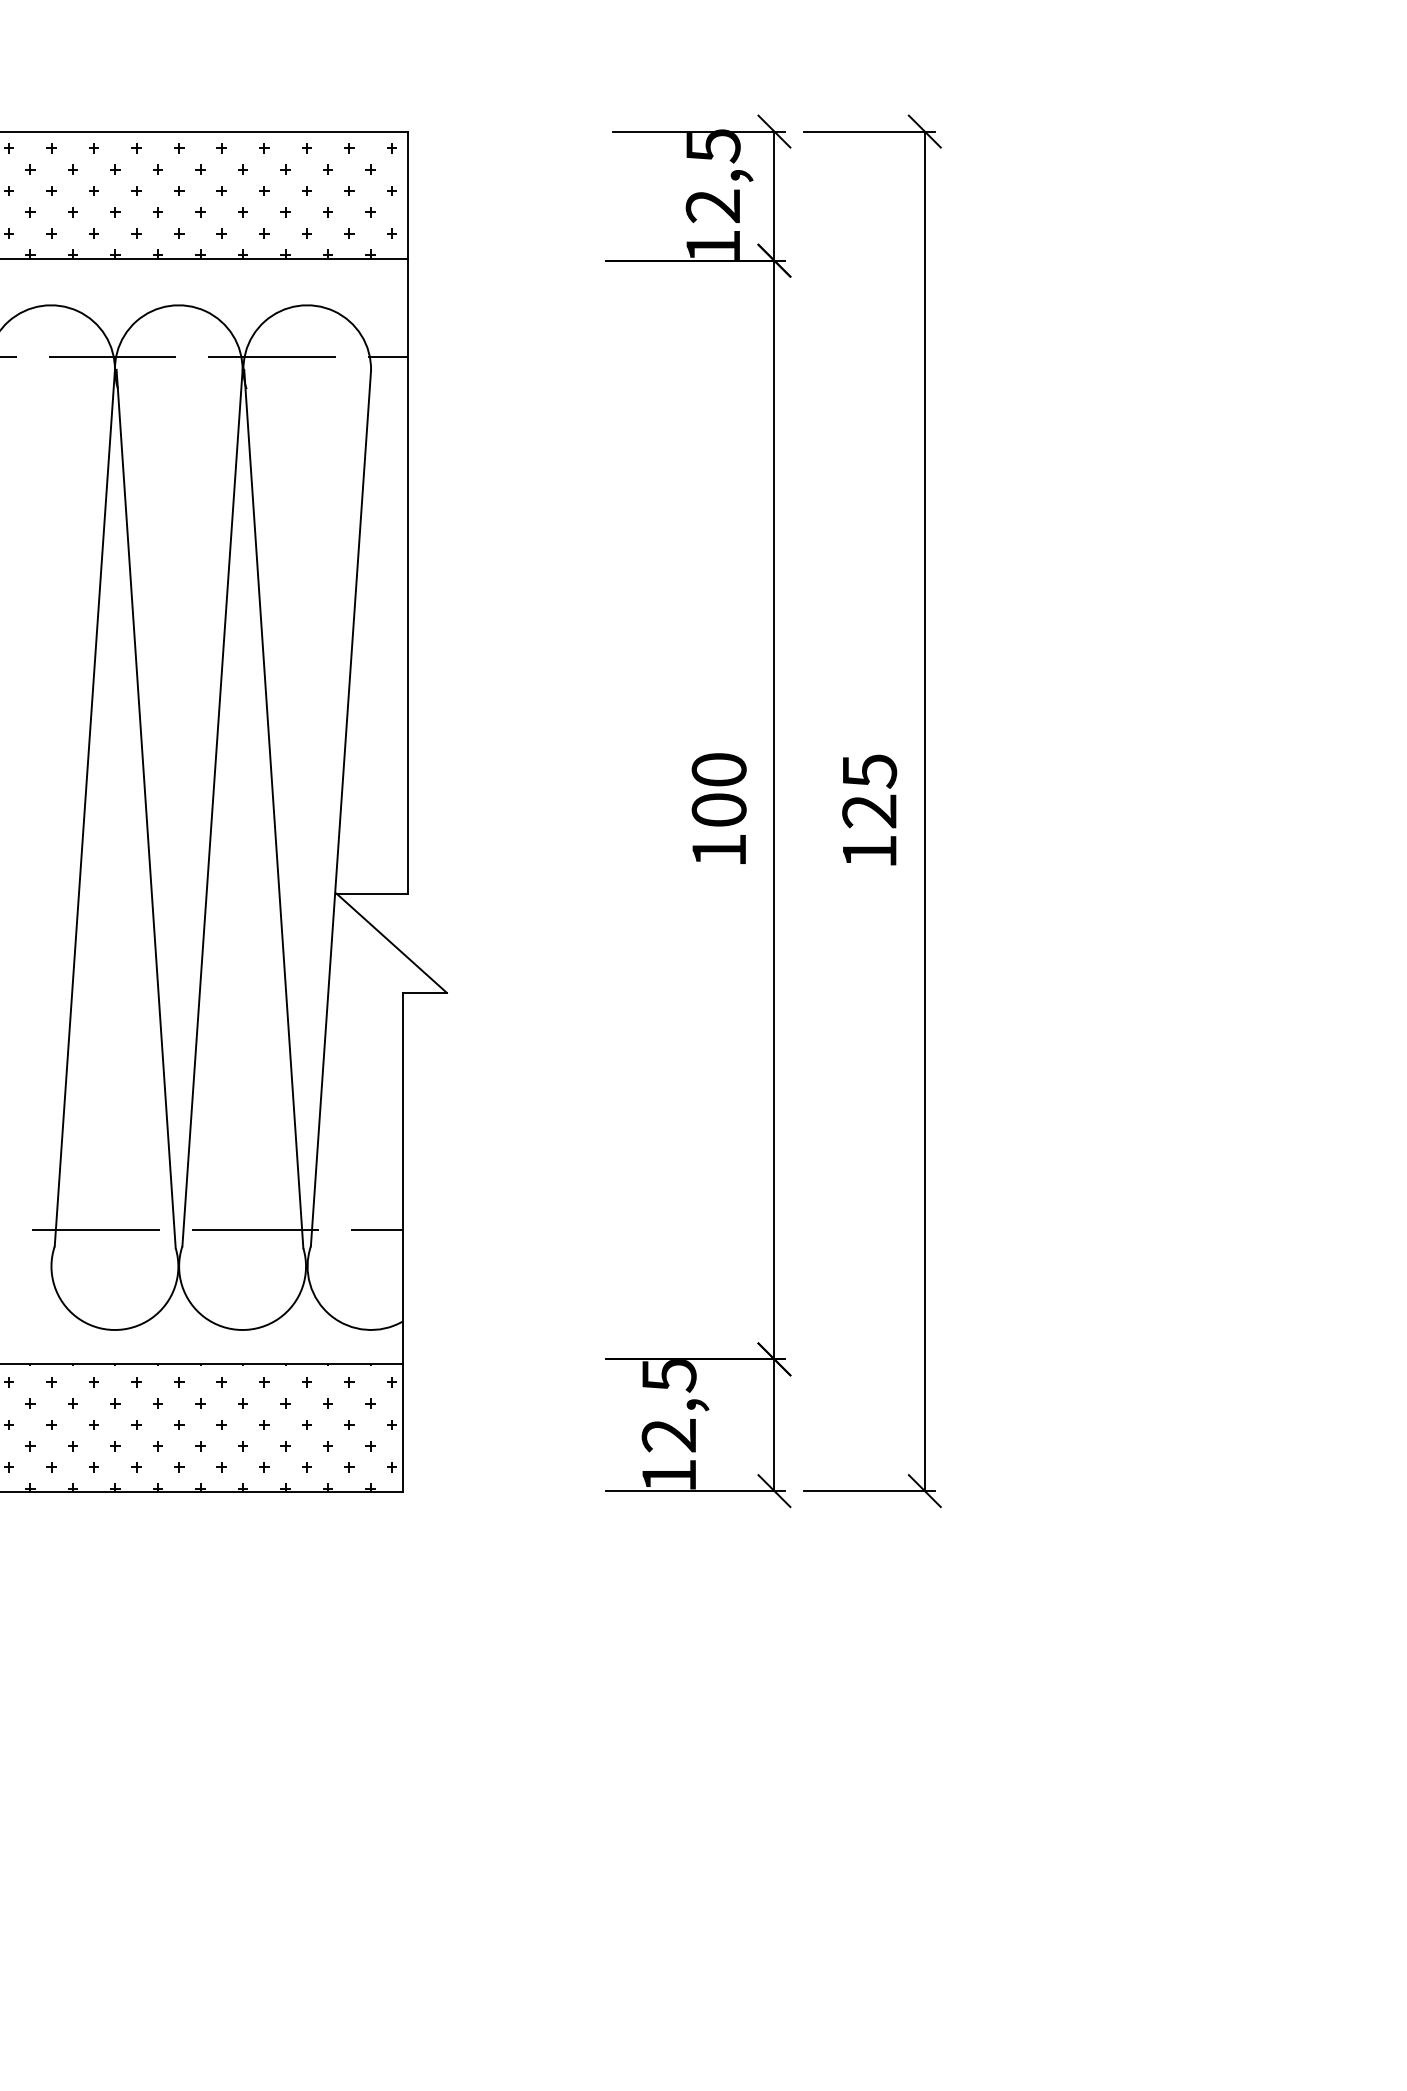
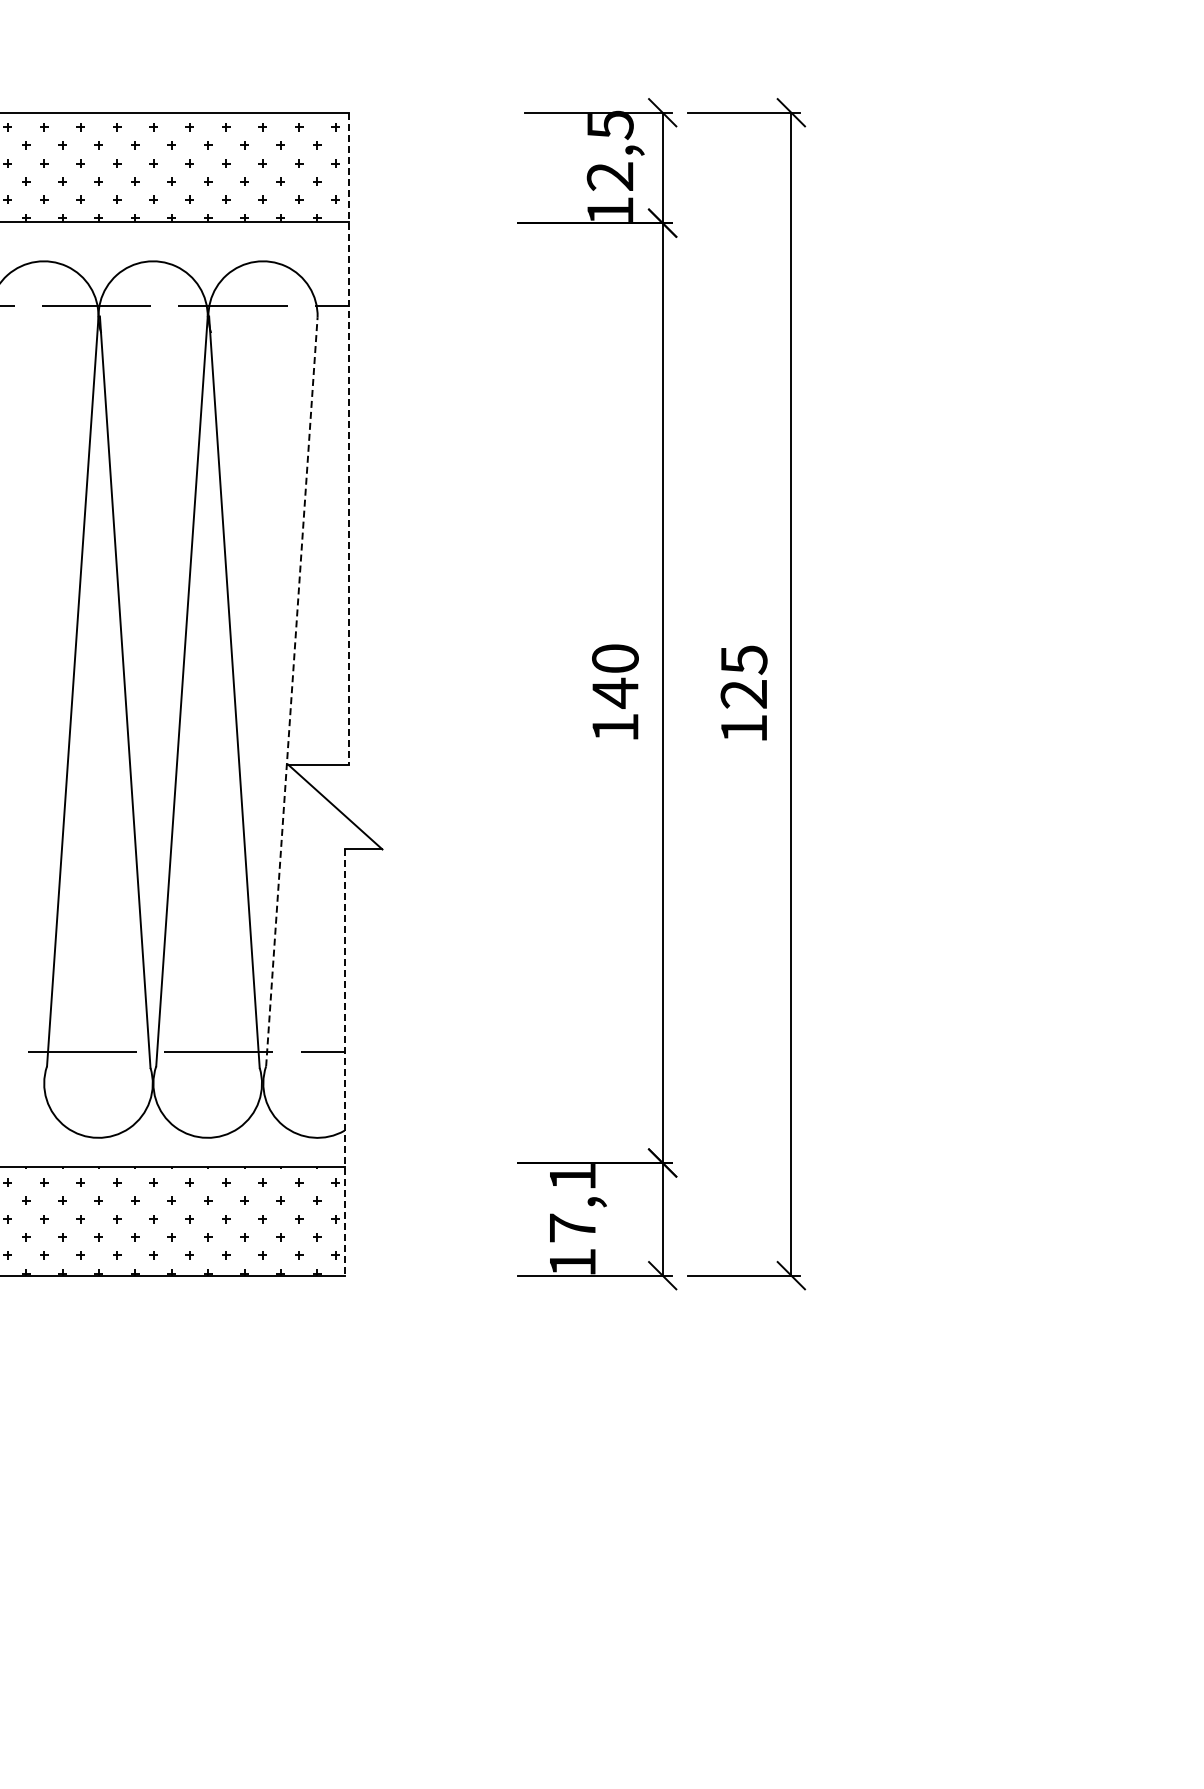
line: (408, 512) -> (349, 438), solid -> dashed
line: (340, 808) -> (291, 691), solid -> dashed
text: (719, 809) -> (615, 692), 100 -> 140
line: (402, 1243) -> (344, 1063), solid -> dashed
text: (669, 1406) -> (572, 1203), 12,5 -> 17,1

